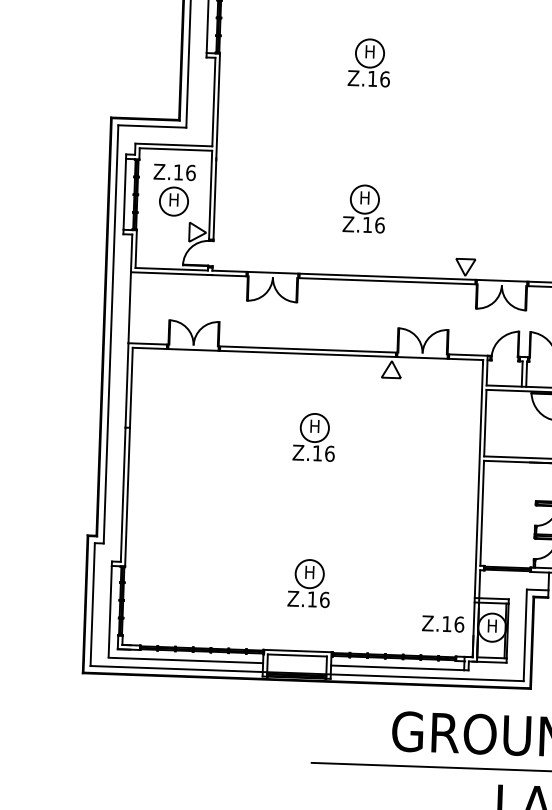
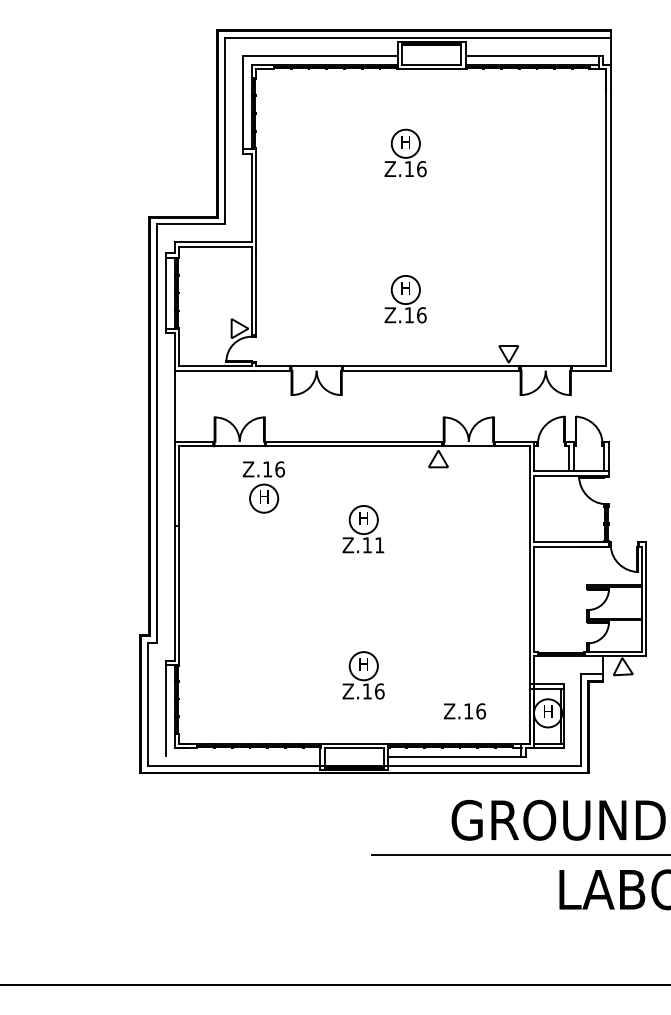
part: (173, 190) -> (263, 487), moved
text: (329, 454) -> (379, 545), Z.16 -> Z.11
text: (442, 624) -> (464, 711), moved
line: (185, 660) -> (242, 756), removed

